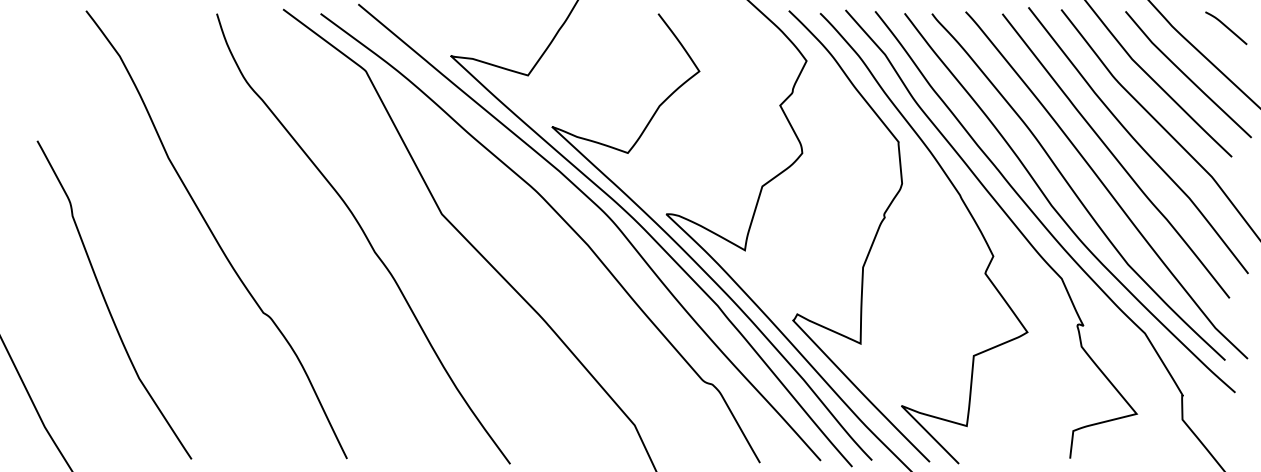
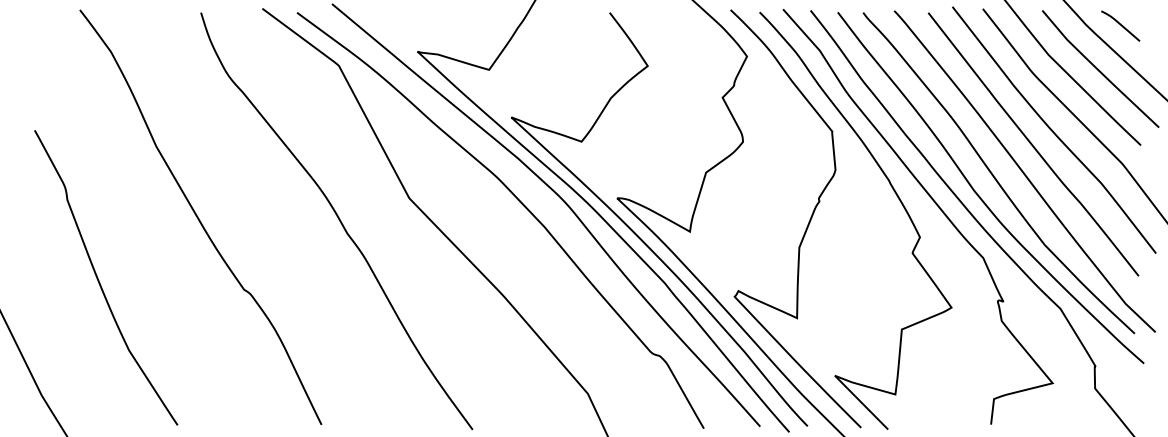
curve: (1226, 27) -> (1120, 25), moved

